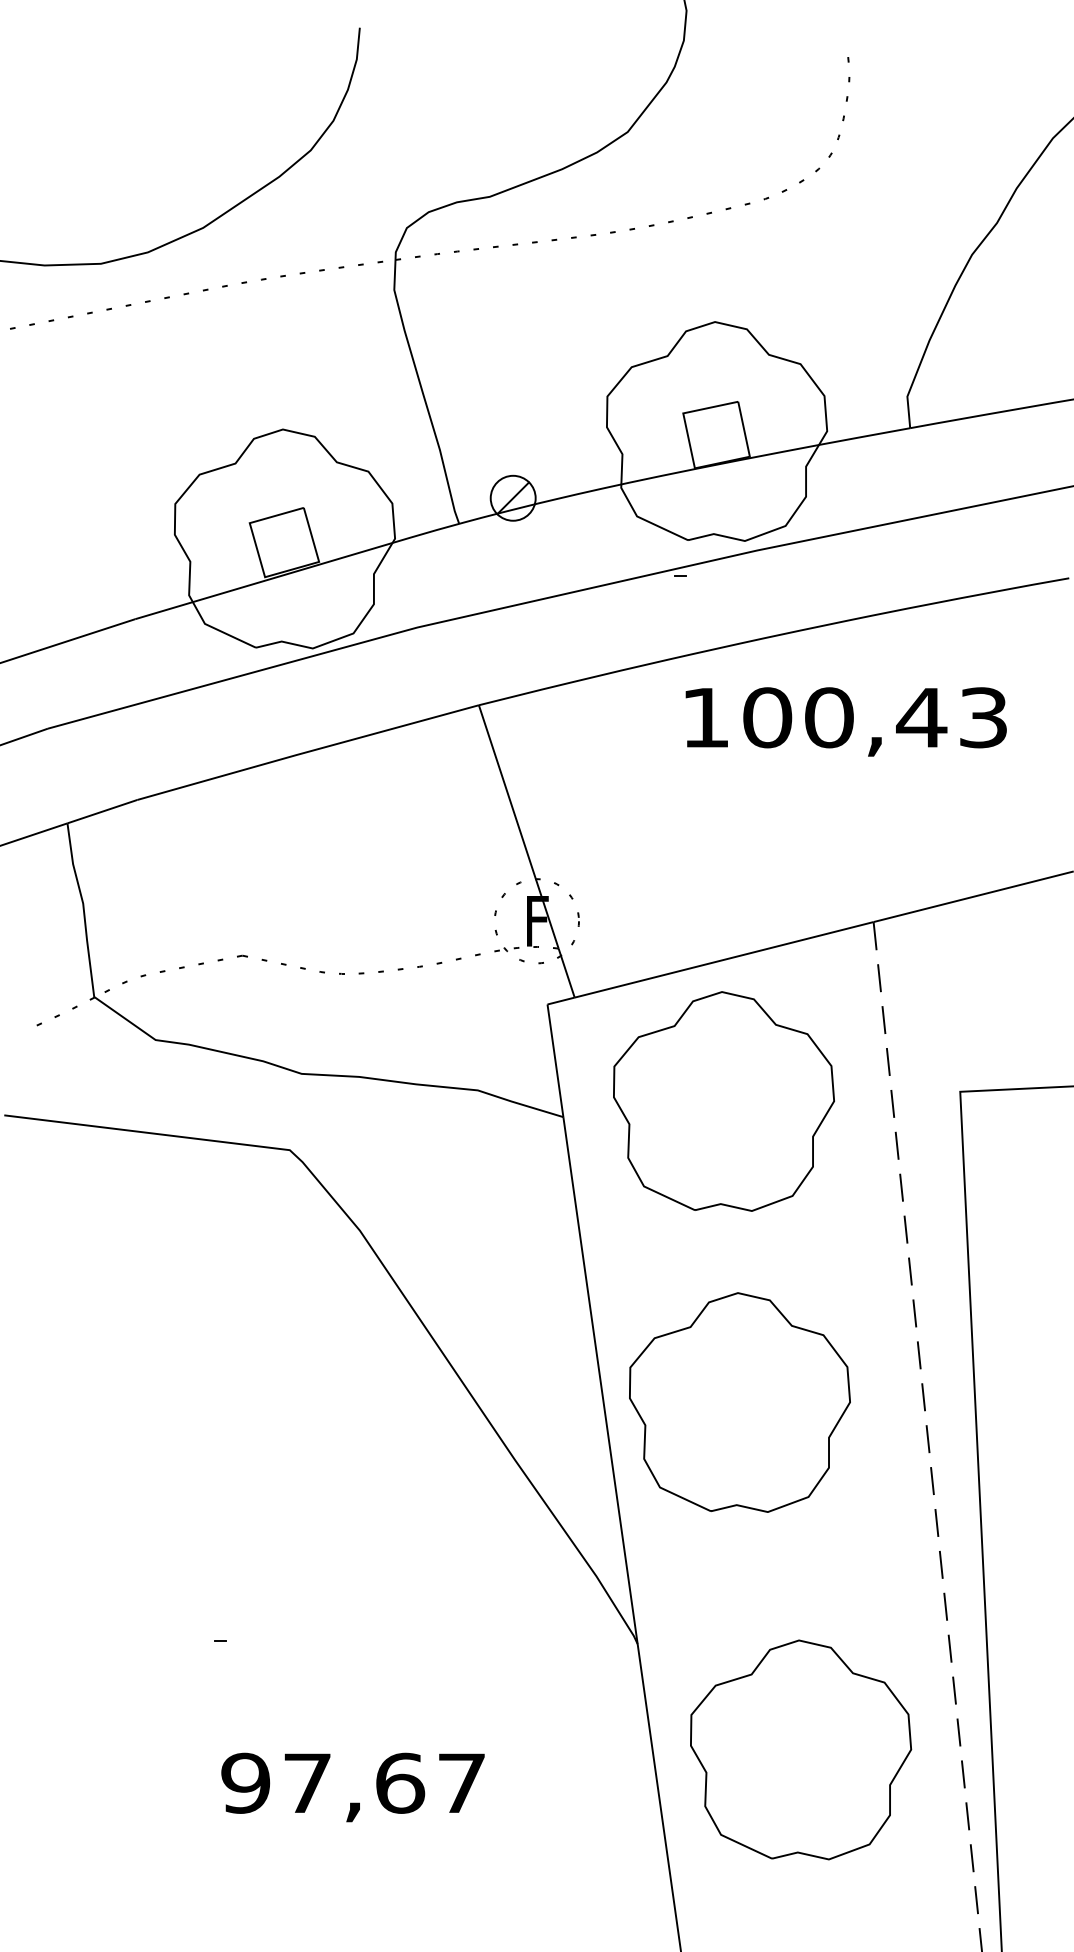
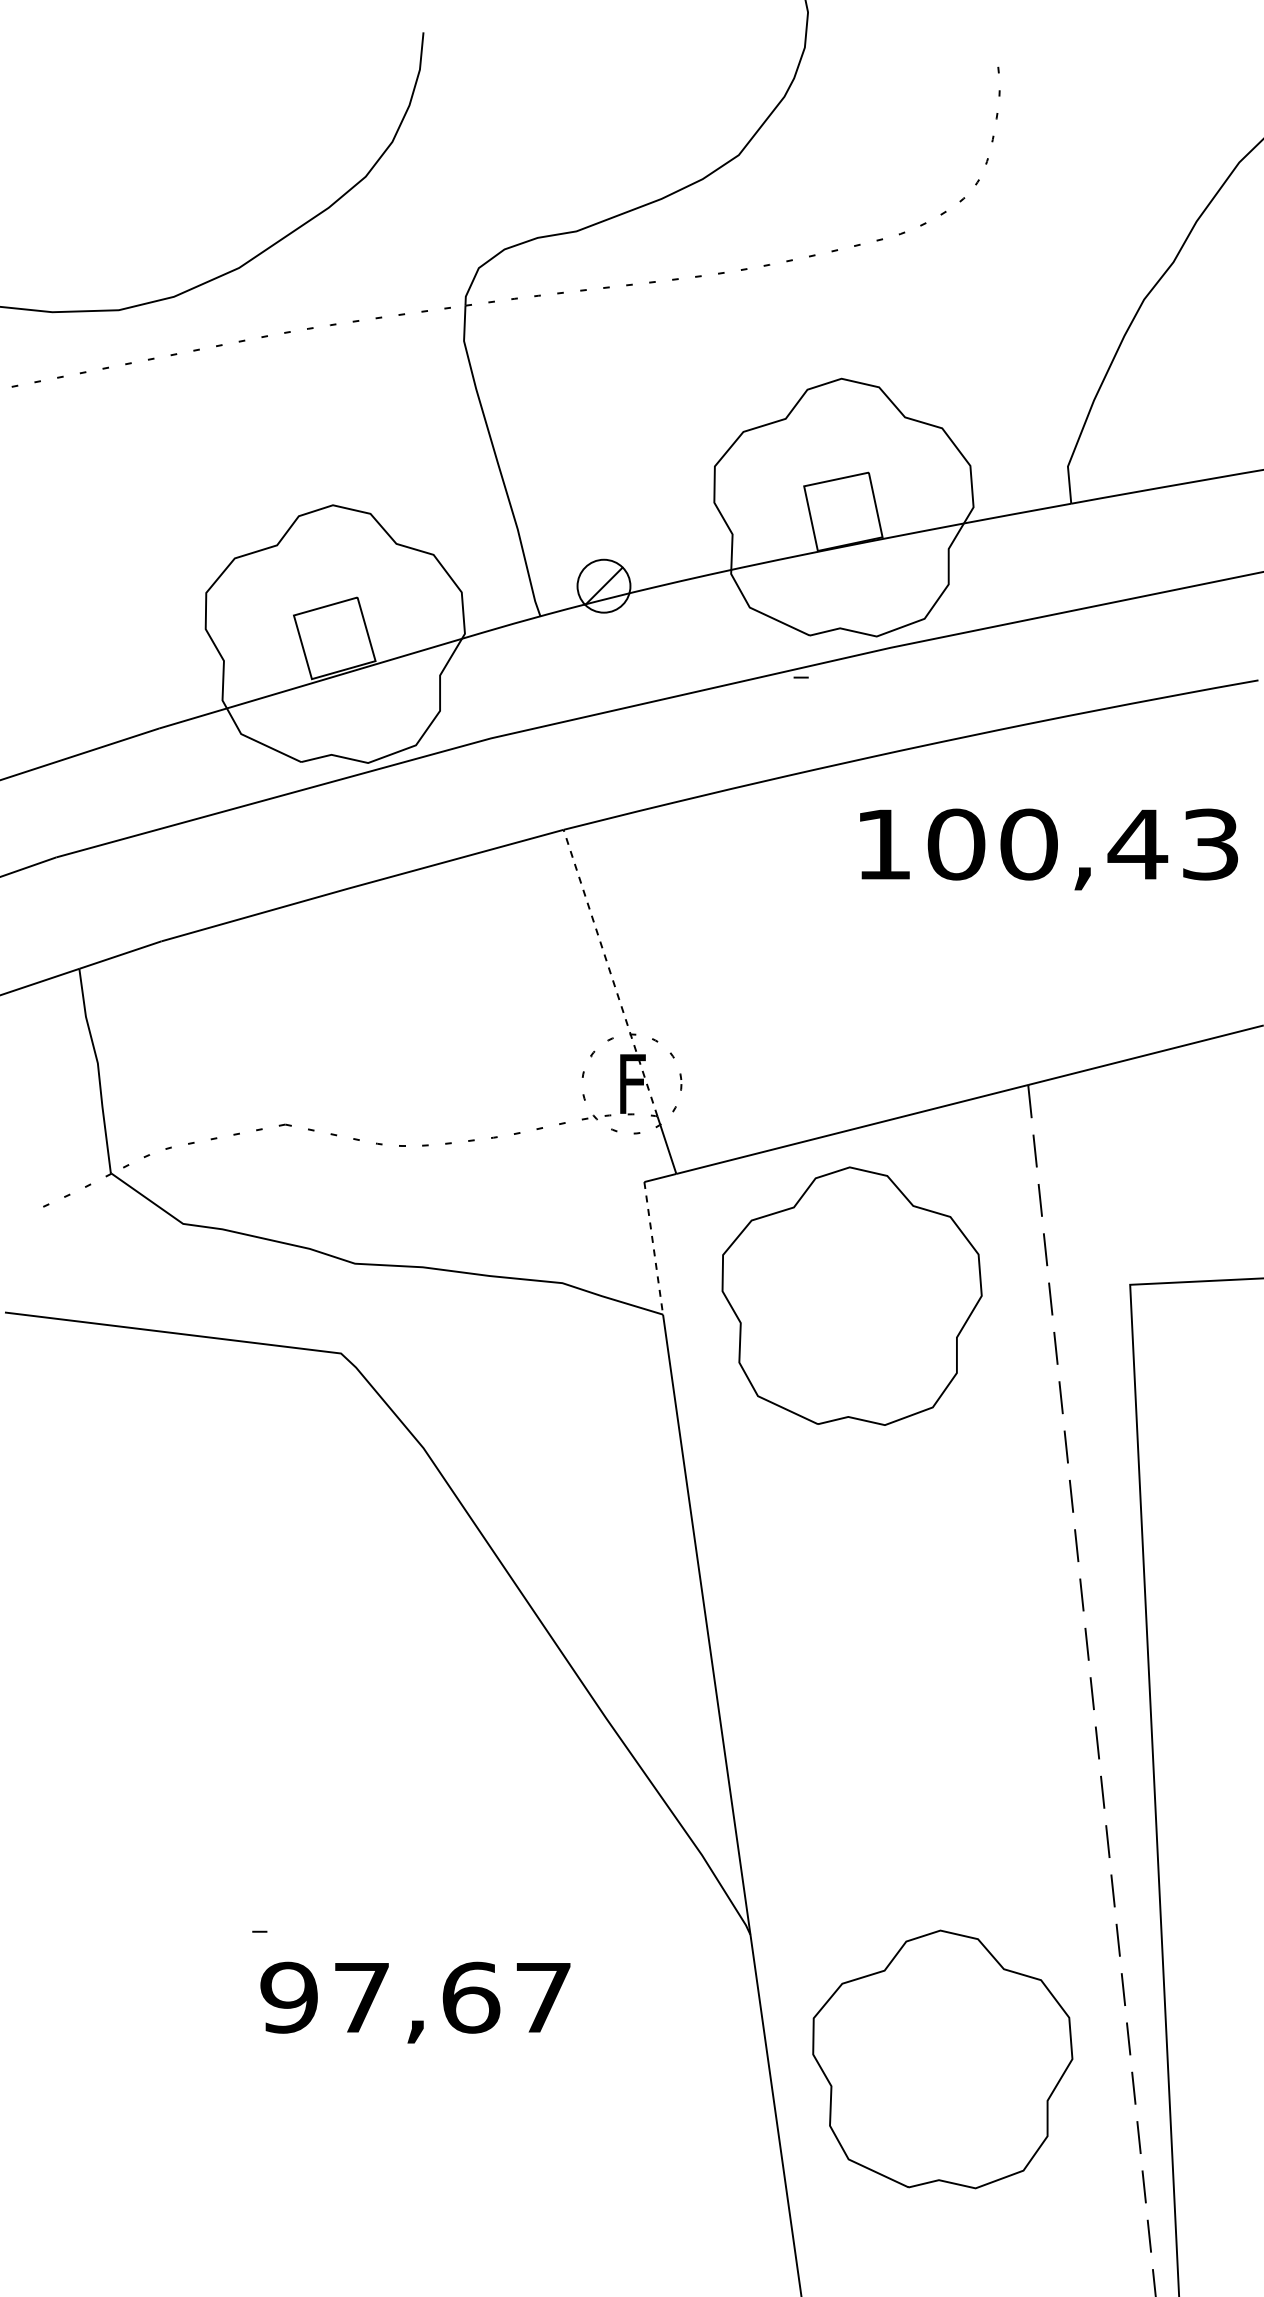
text: (845, 721) -> (1048, 849), moved
line: (518, 827) -> (610, 973), solid -> dashed
line: (555, 1060) -> (653, 1248), solid -> dashed
part: (739, 1402) -> (870, 1650), removed
text: (353, 1787) -> (415, 2002), moved

